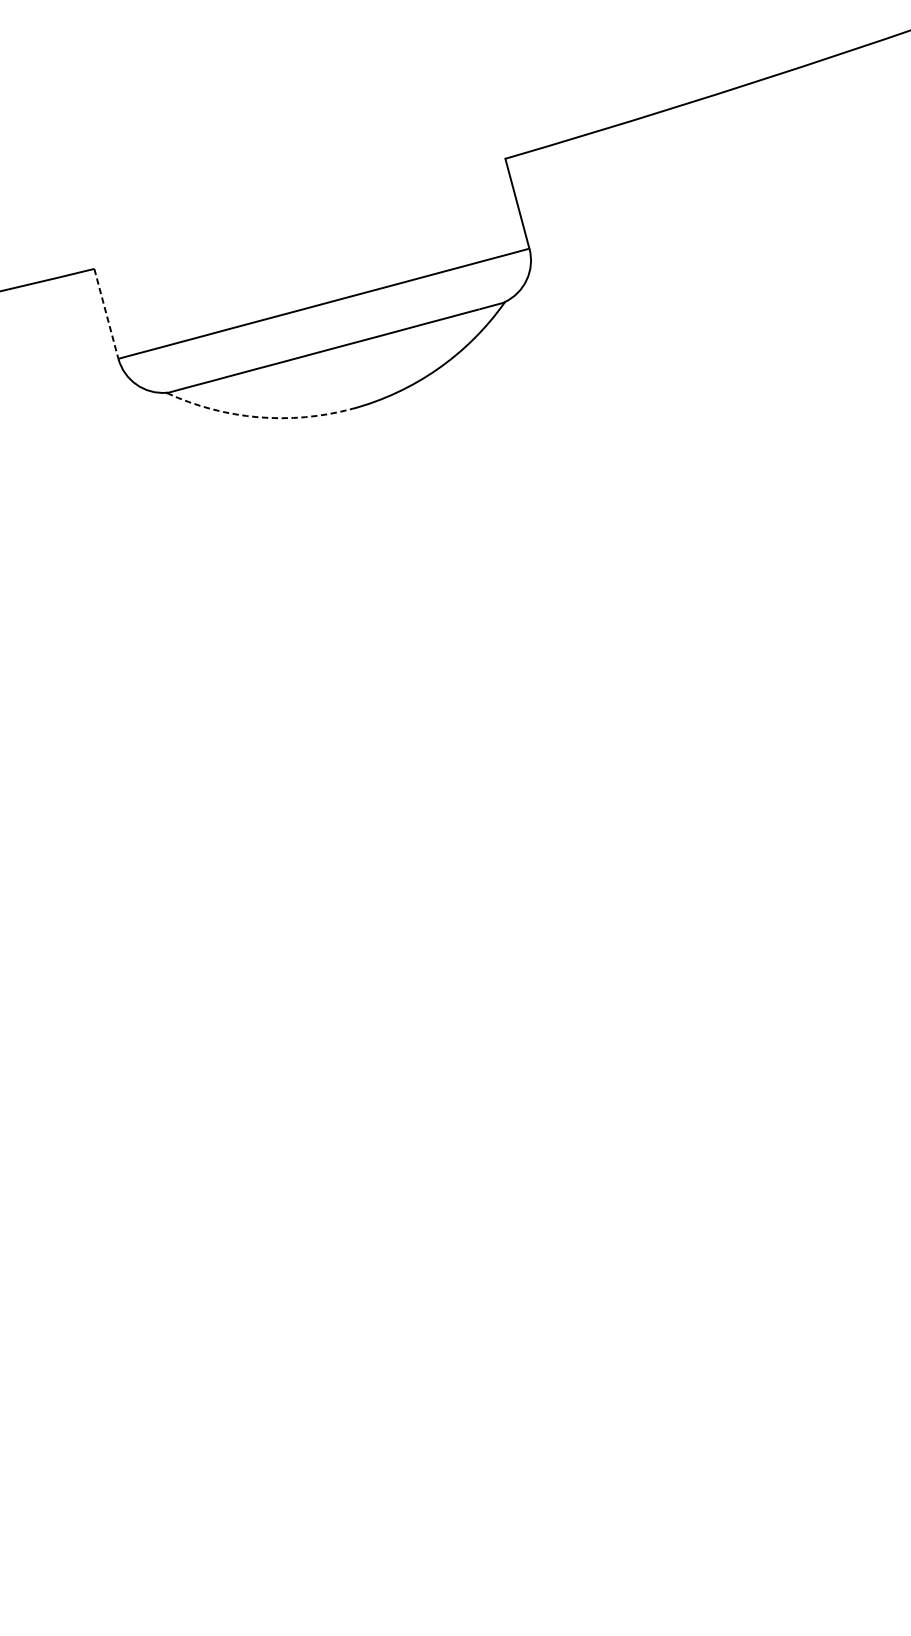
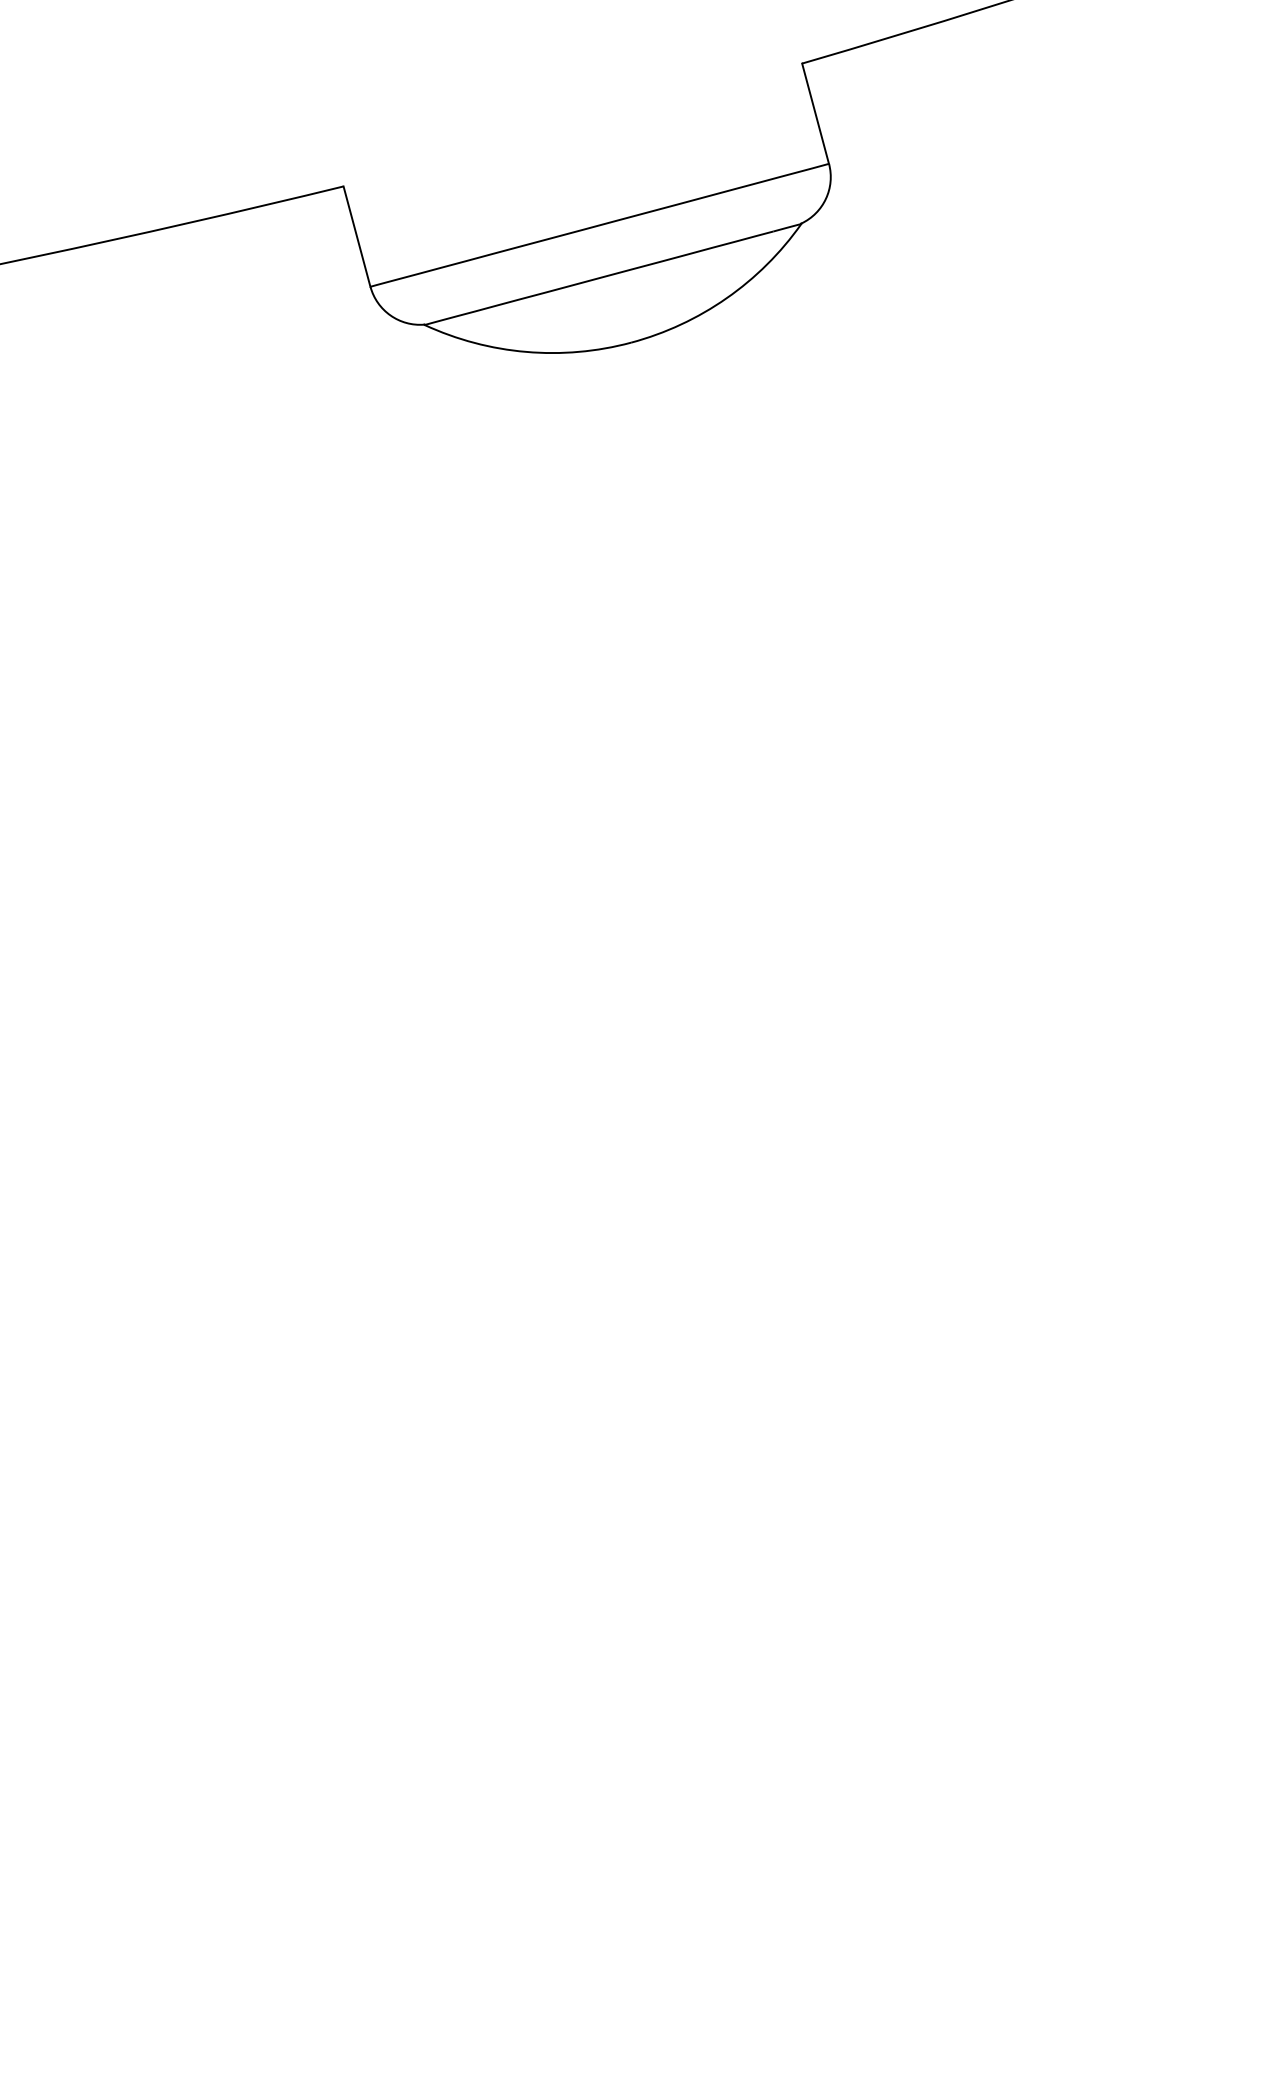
line: (106, 313) -> (357, 236), dashed -> solid
arc: (258, 416) -> (526, 351), dashed -> solid

